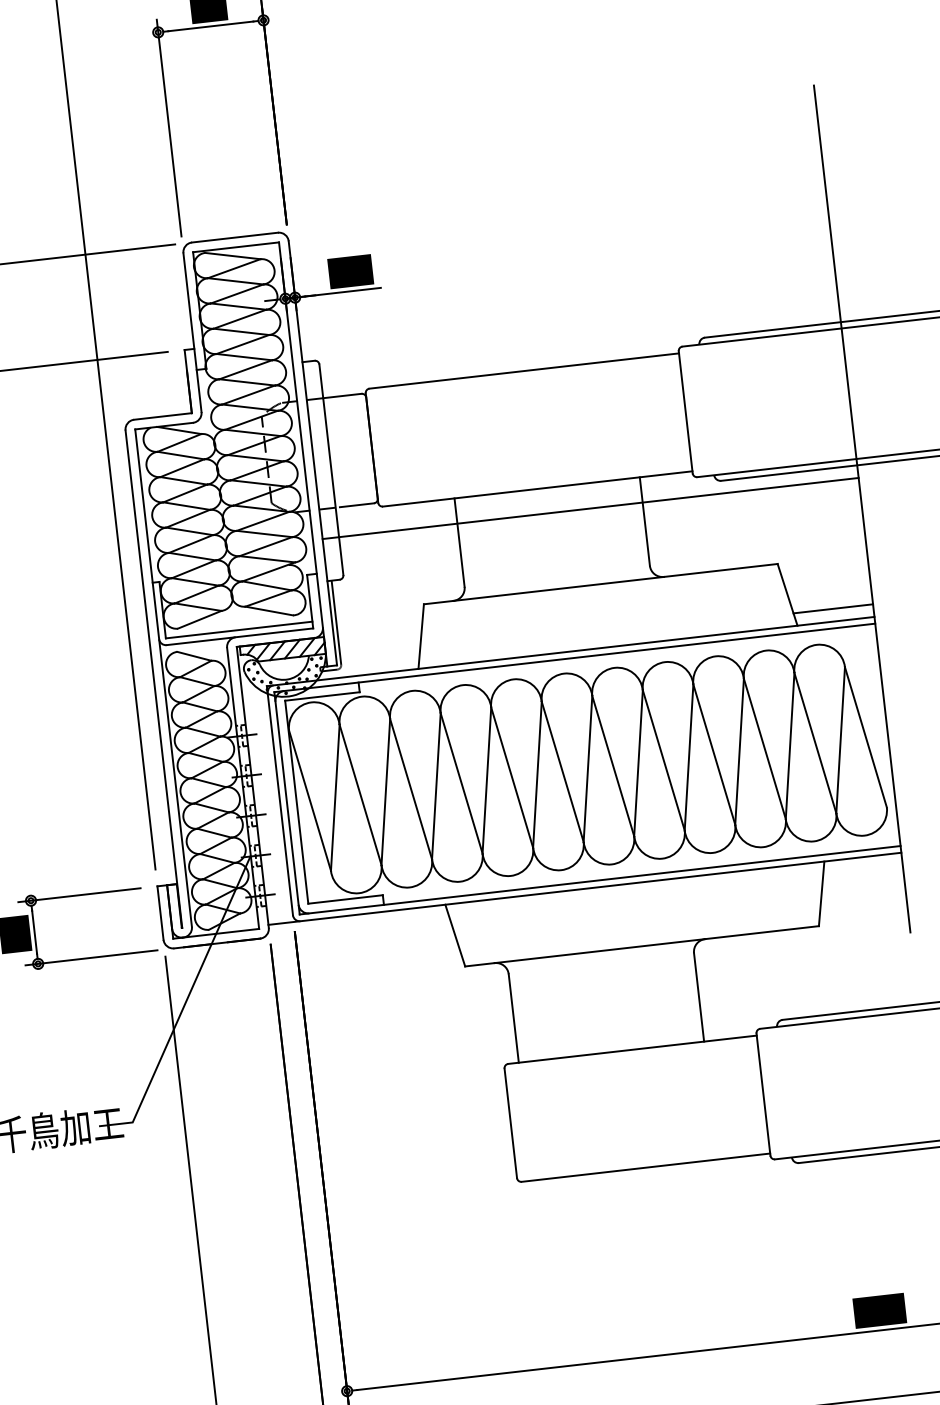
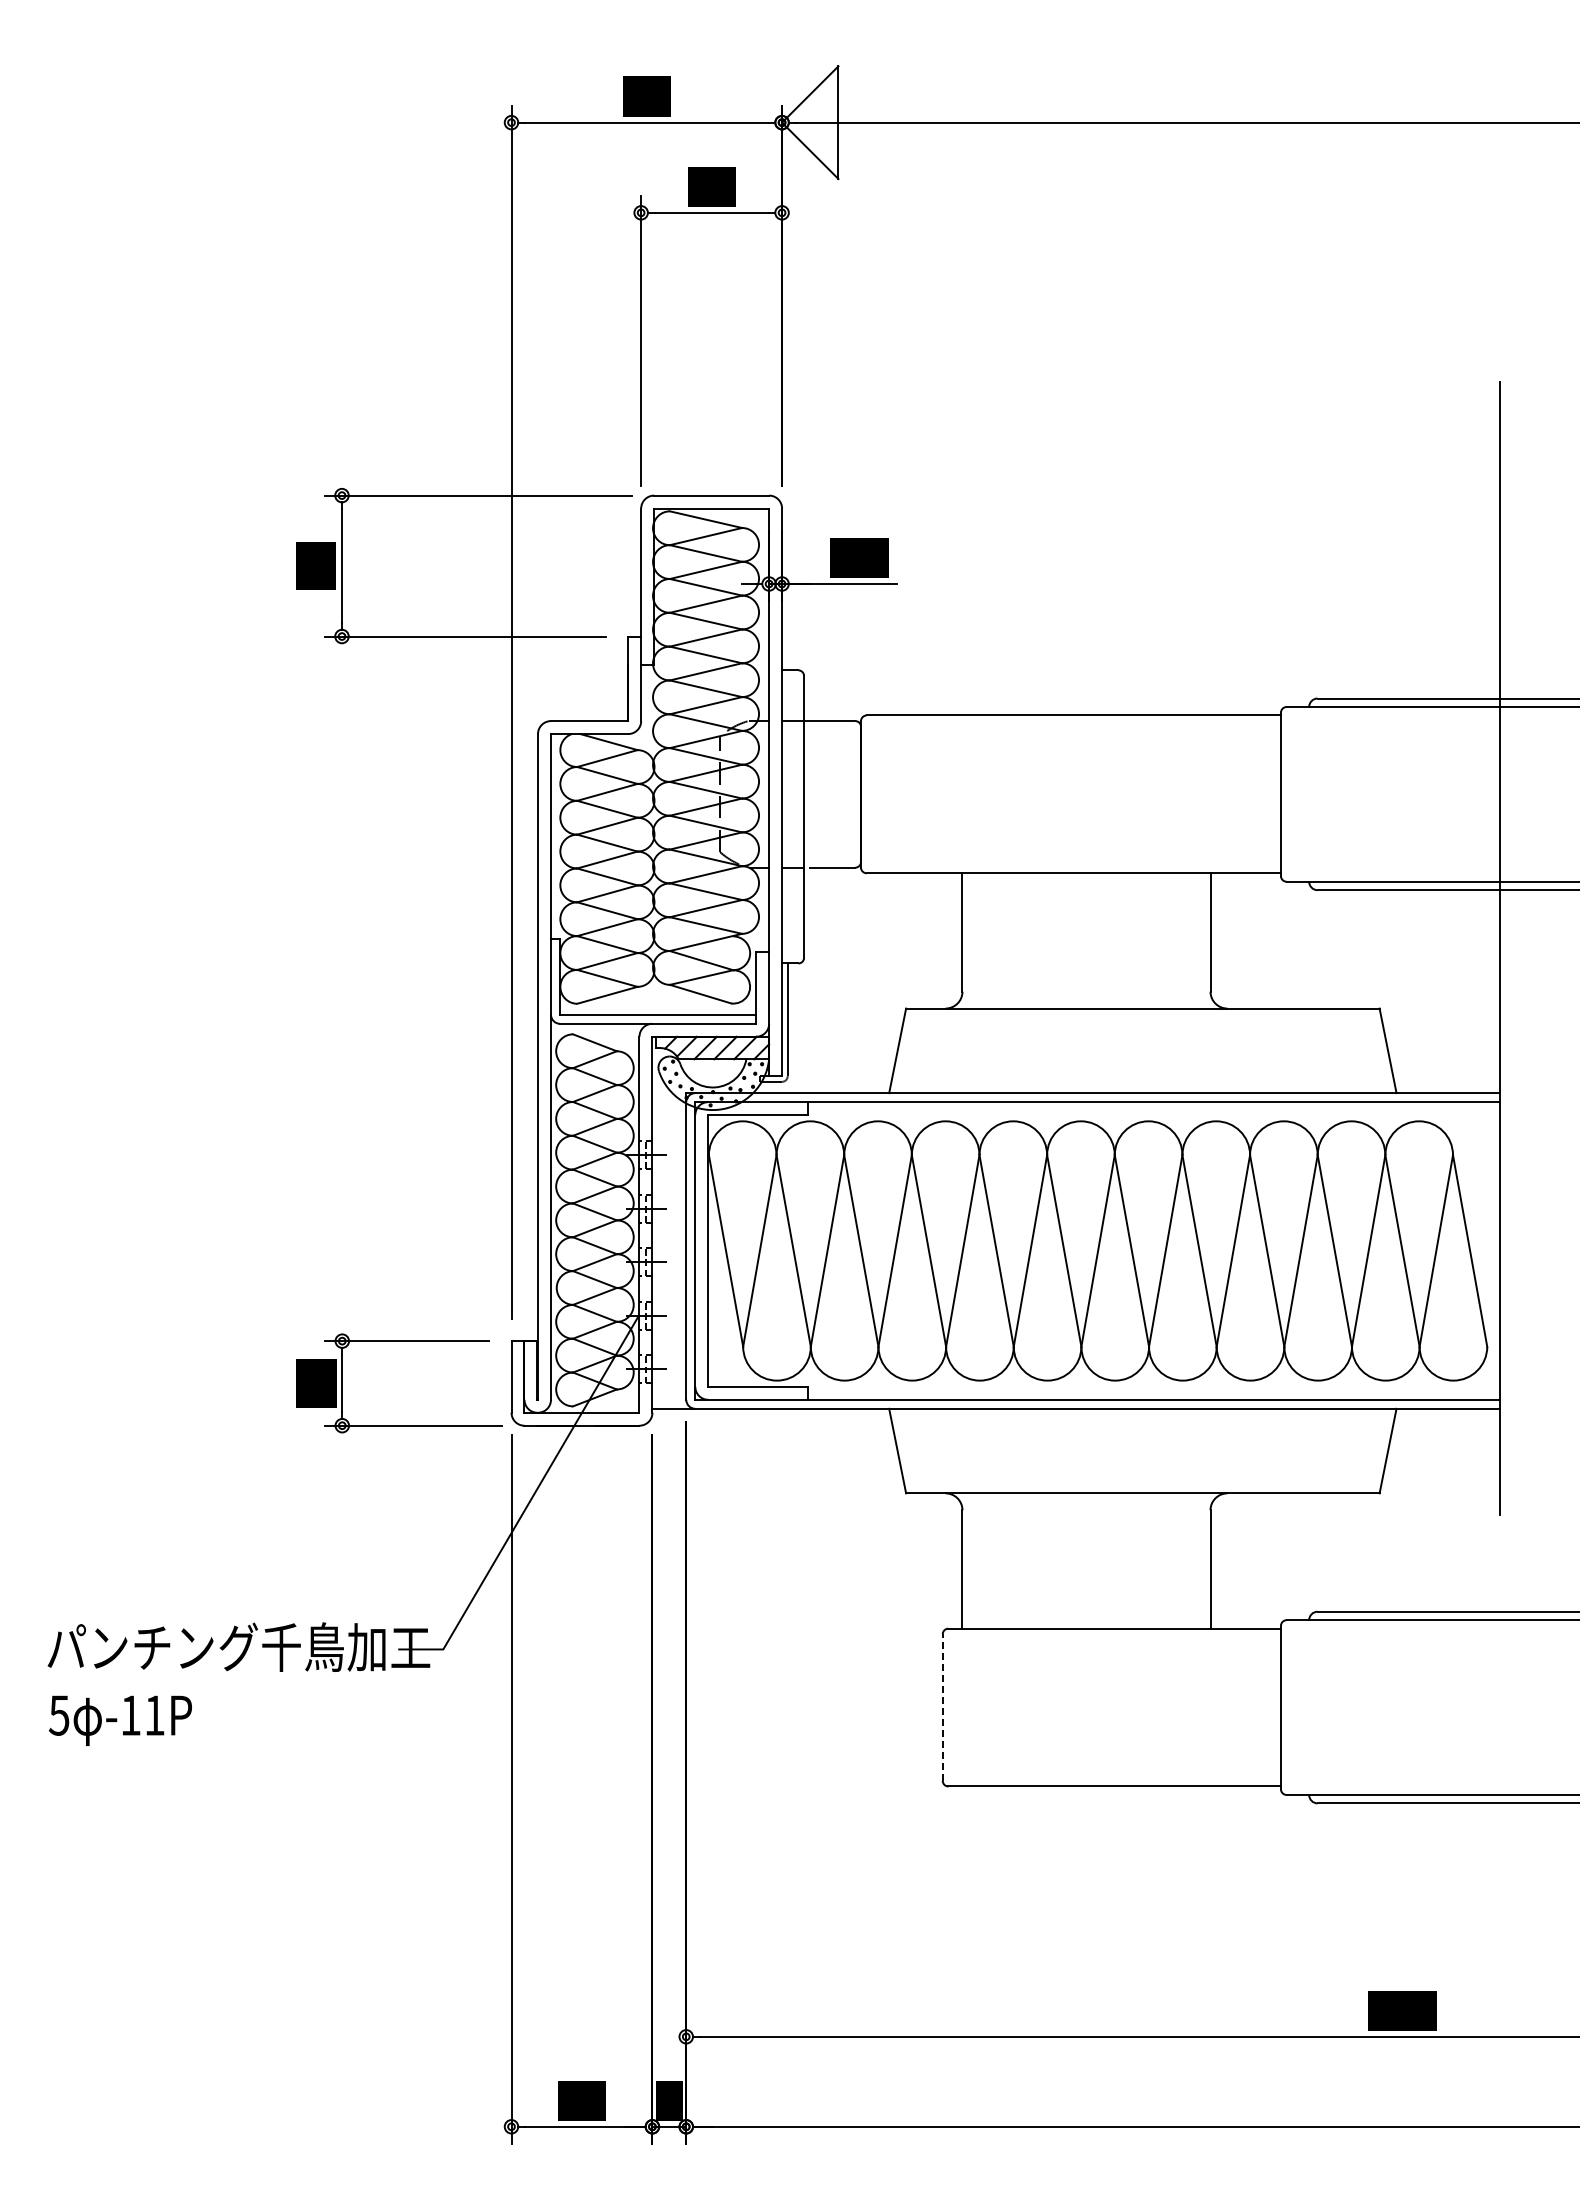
line: (590, 508) -> (1140, 907), removed
line: (833, 609) -> (1446, 1076), removed
line: (510, 1123) -> (942, 1707), solid -> dashed

